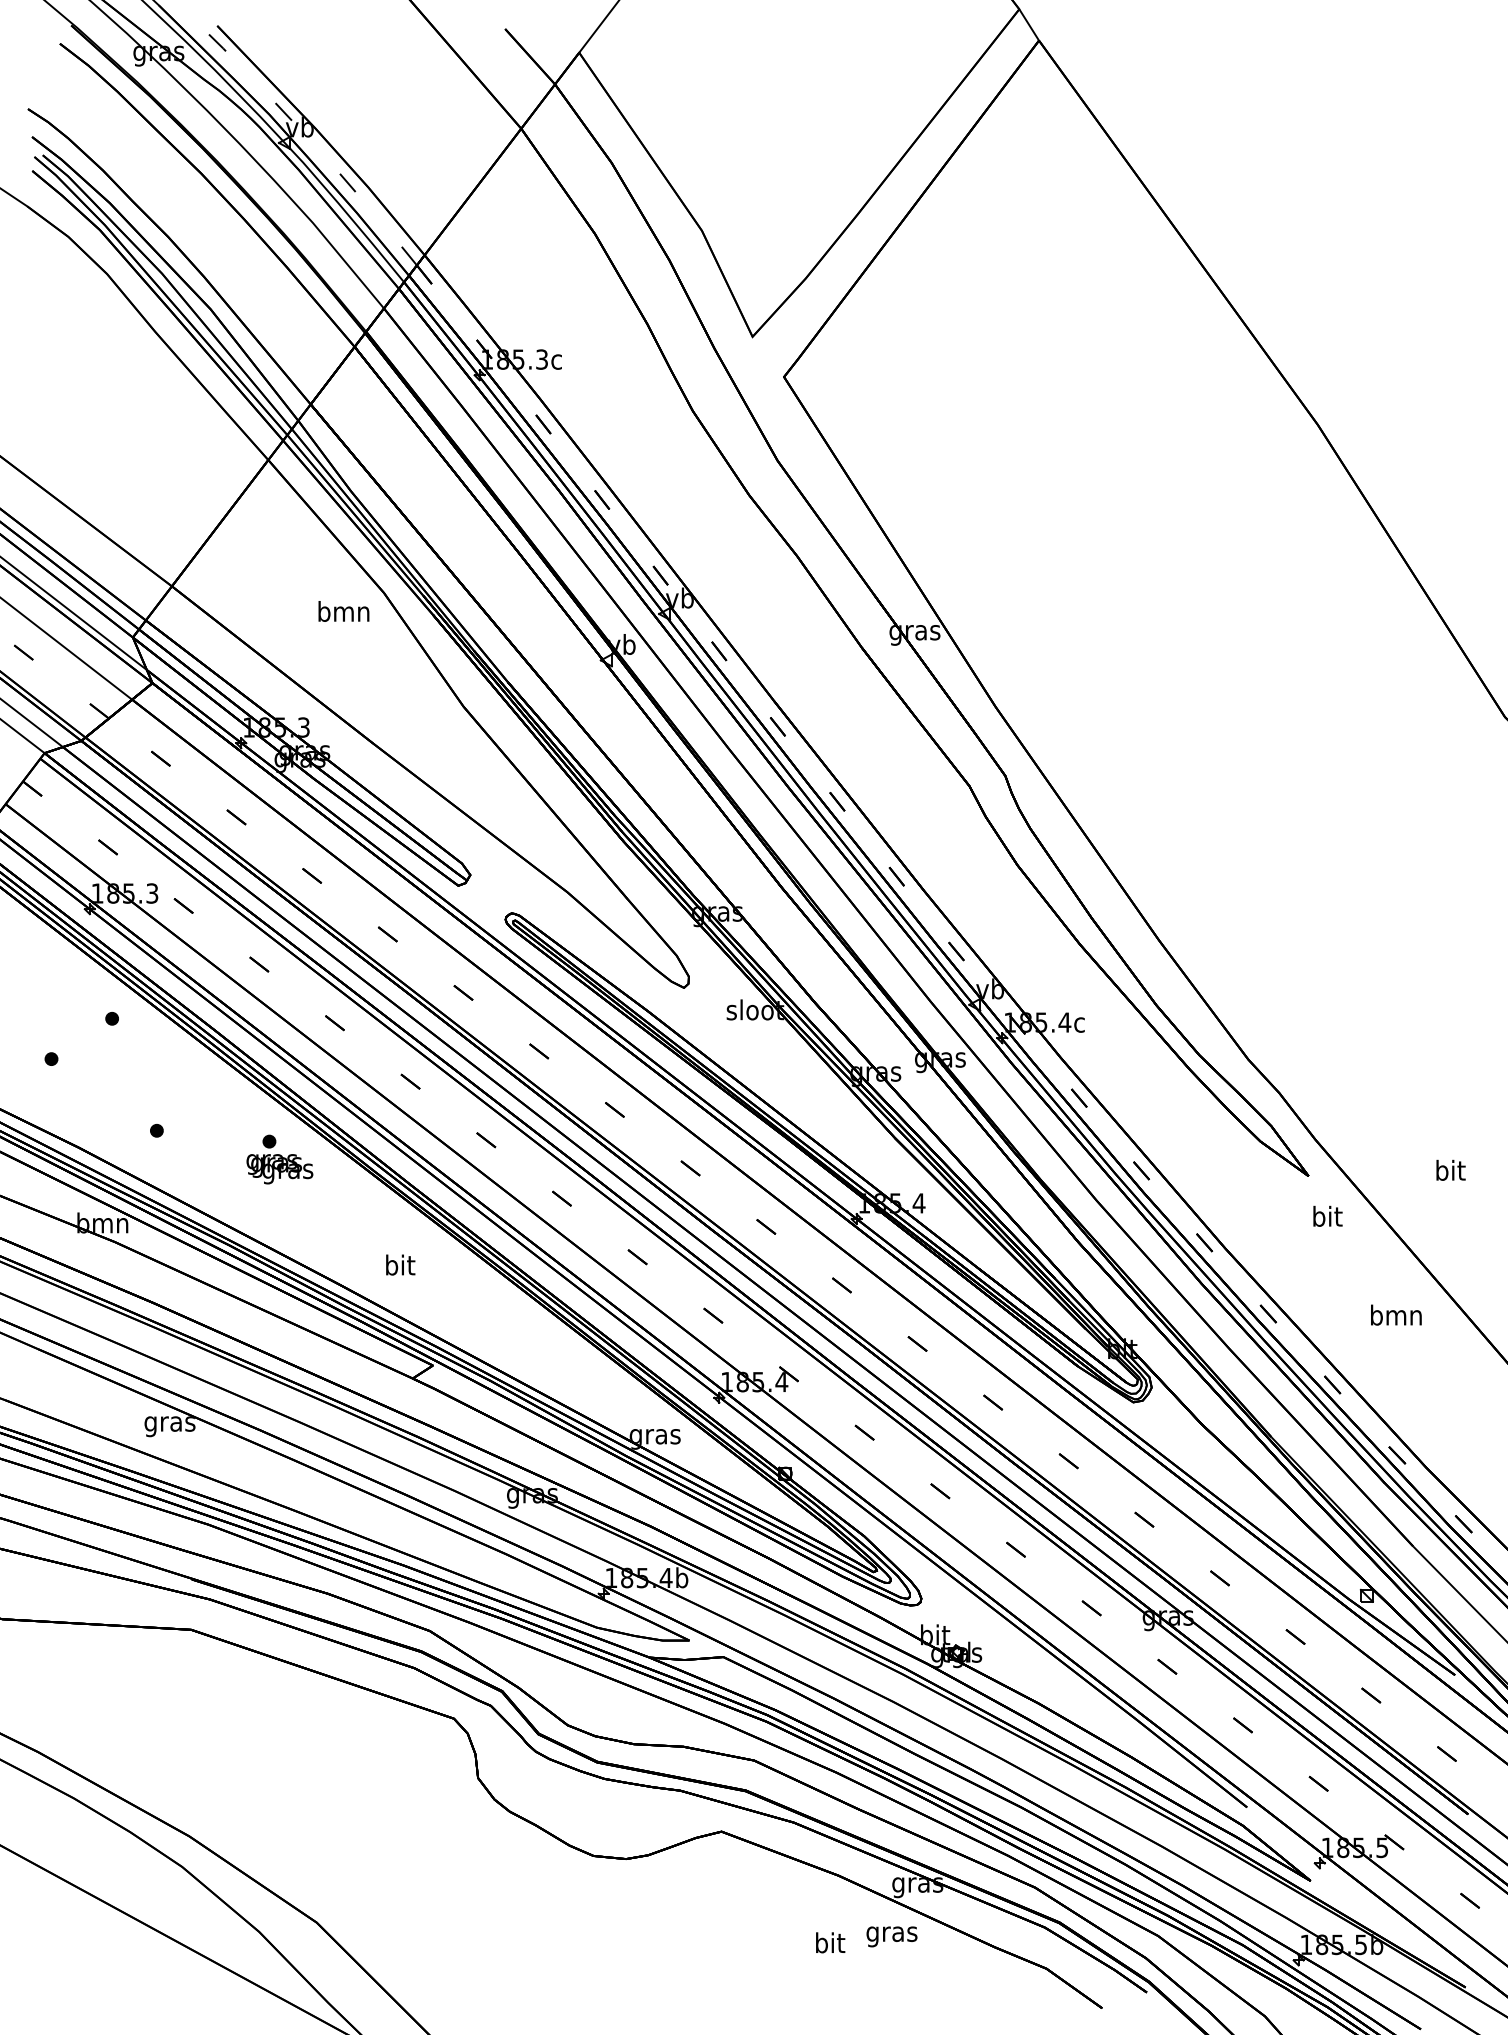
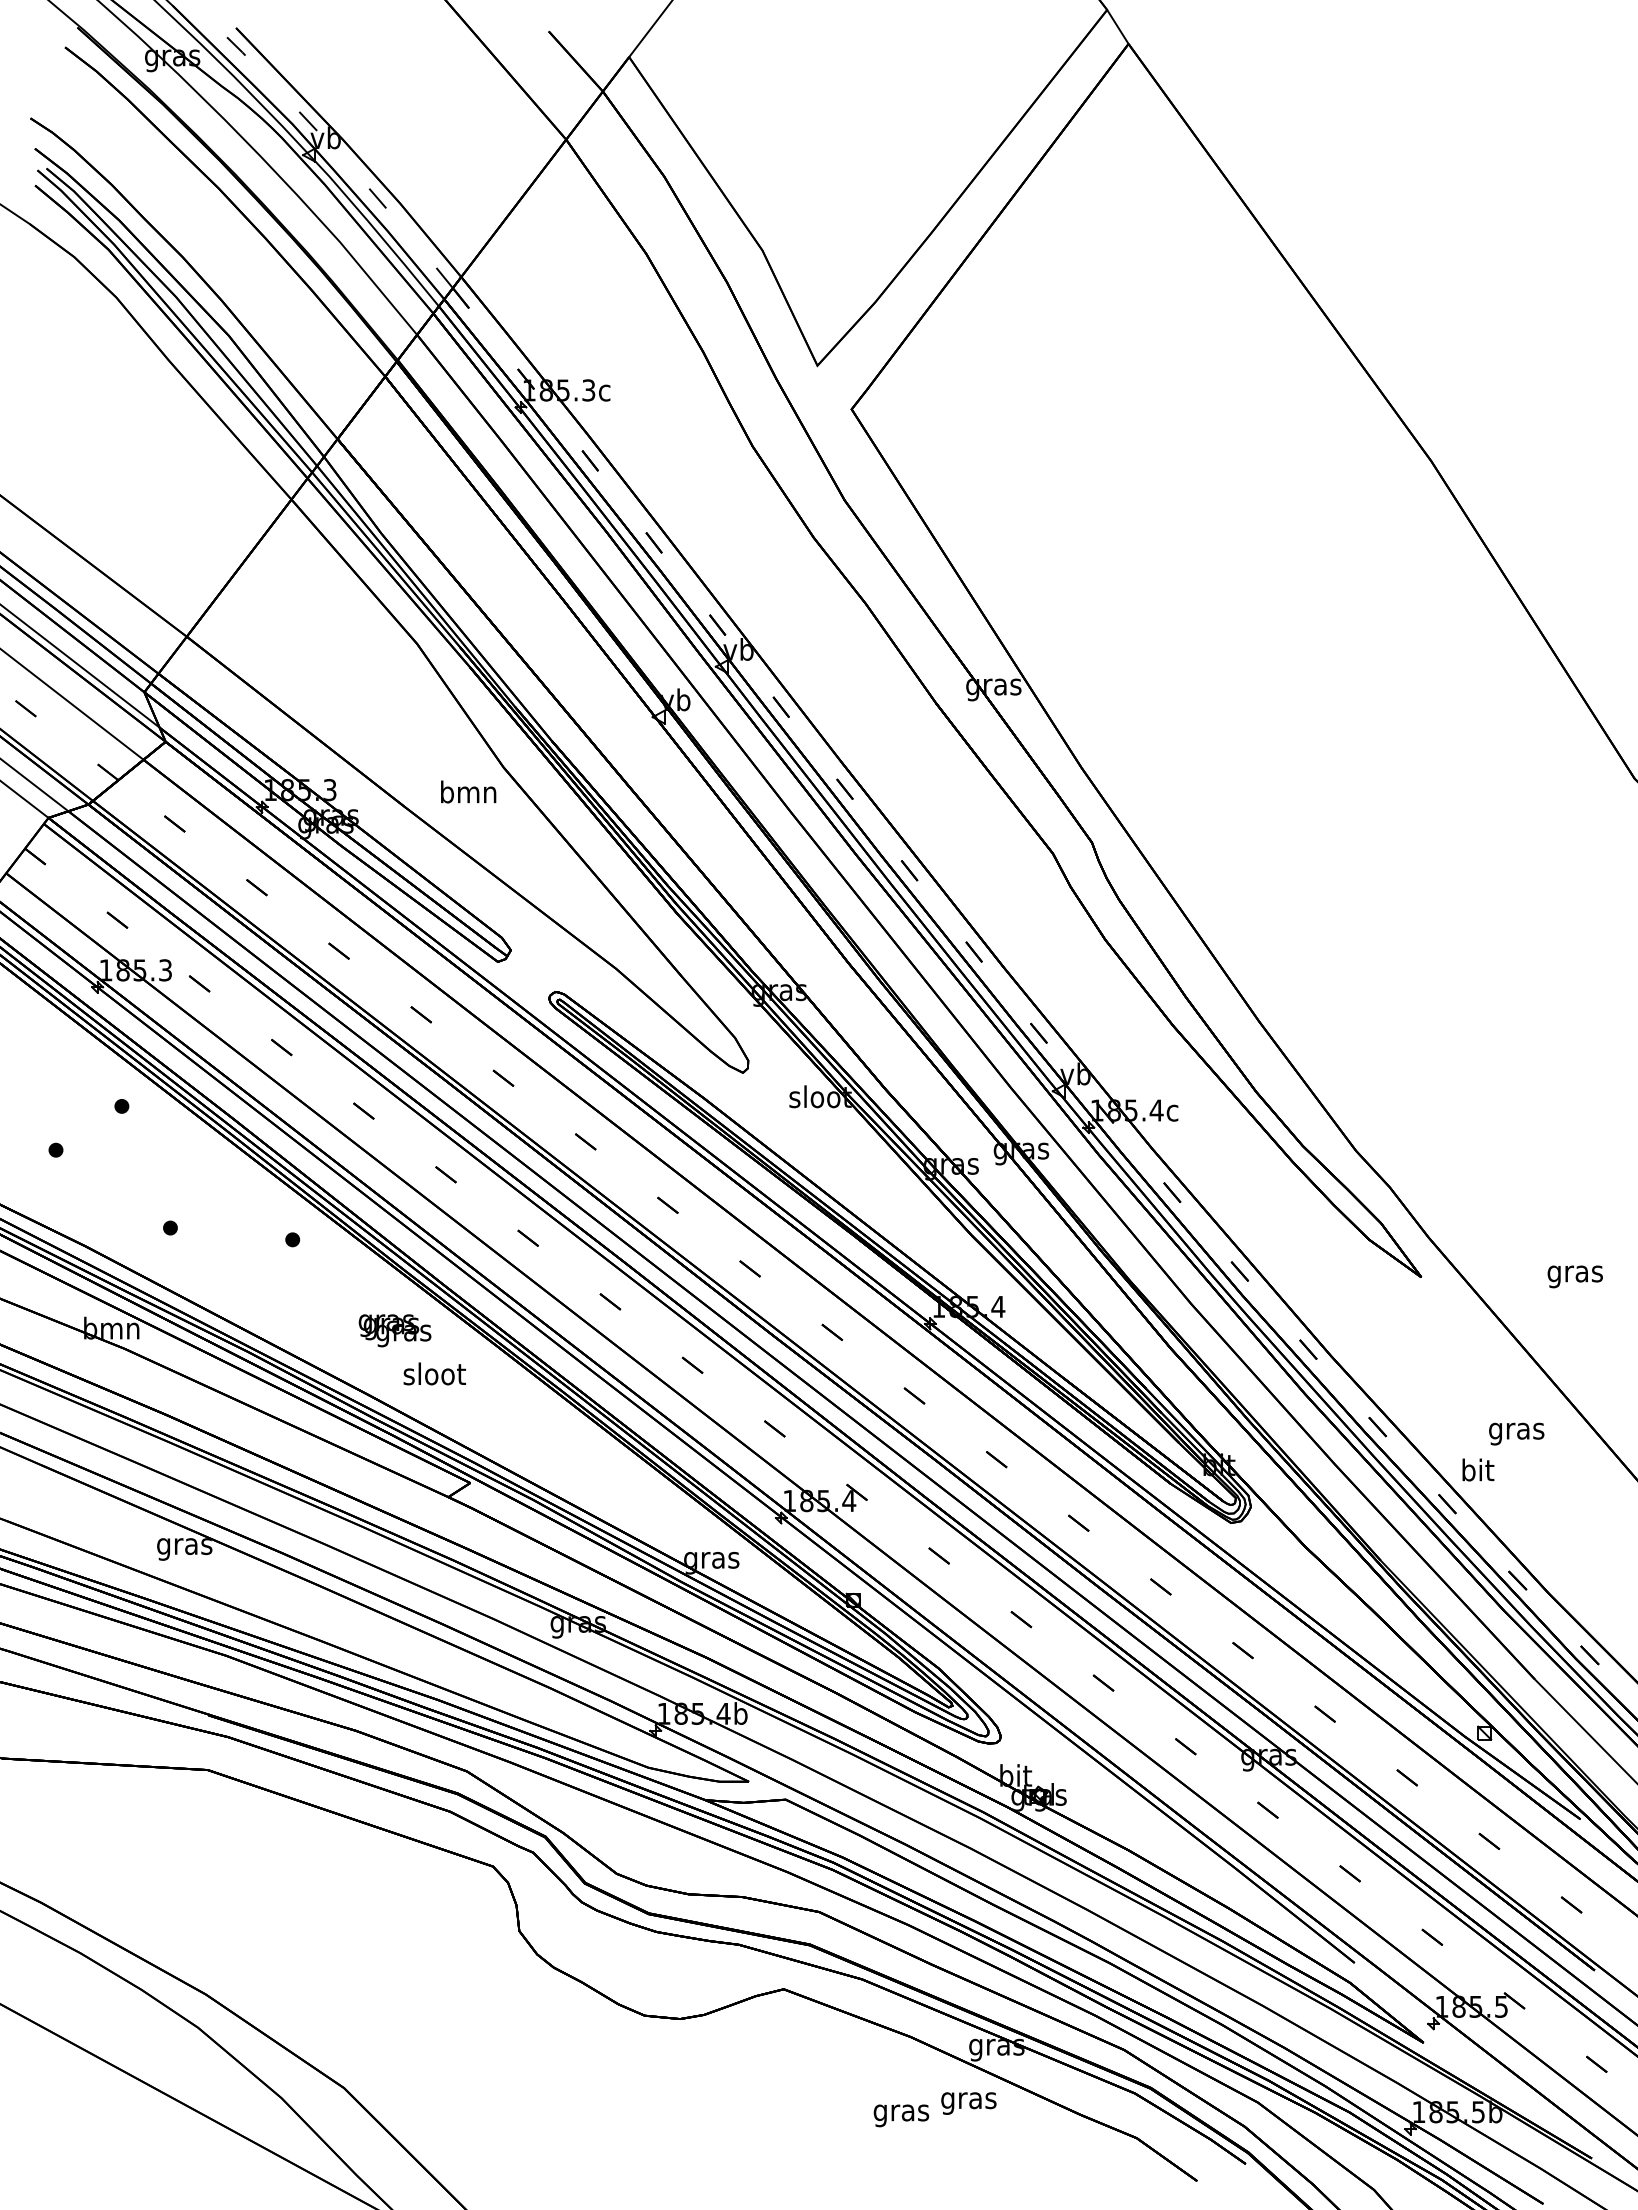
text: (343, 611) -> (468, 791), moved
text: (279, 1168) -> (394, 1330), moved
text: (1449, 1172) -> (1574, 1273), bit -> gras
text: (1328, 1215) -> (1478, 1469), moved
text: (399, 1264) -> (434, 1373), bit -> sloot
text: (1396, 1317) -> (1516, 1430), bmn -> gras
text: (829, 1945) -> (901, 2112), bit -> gras

